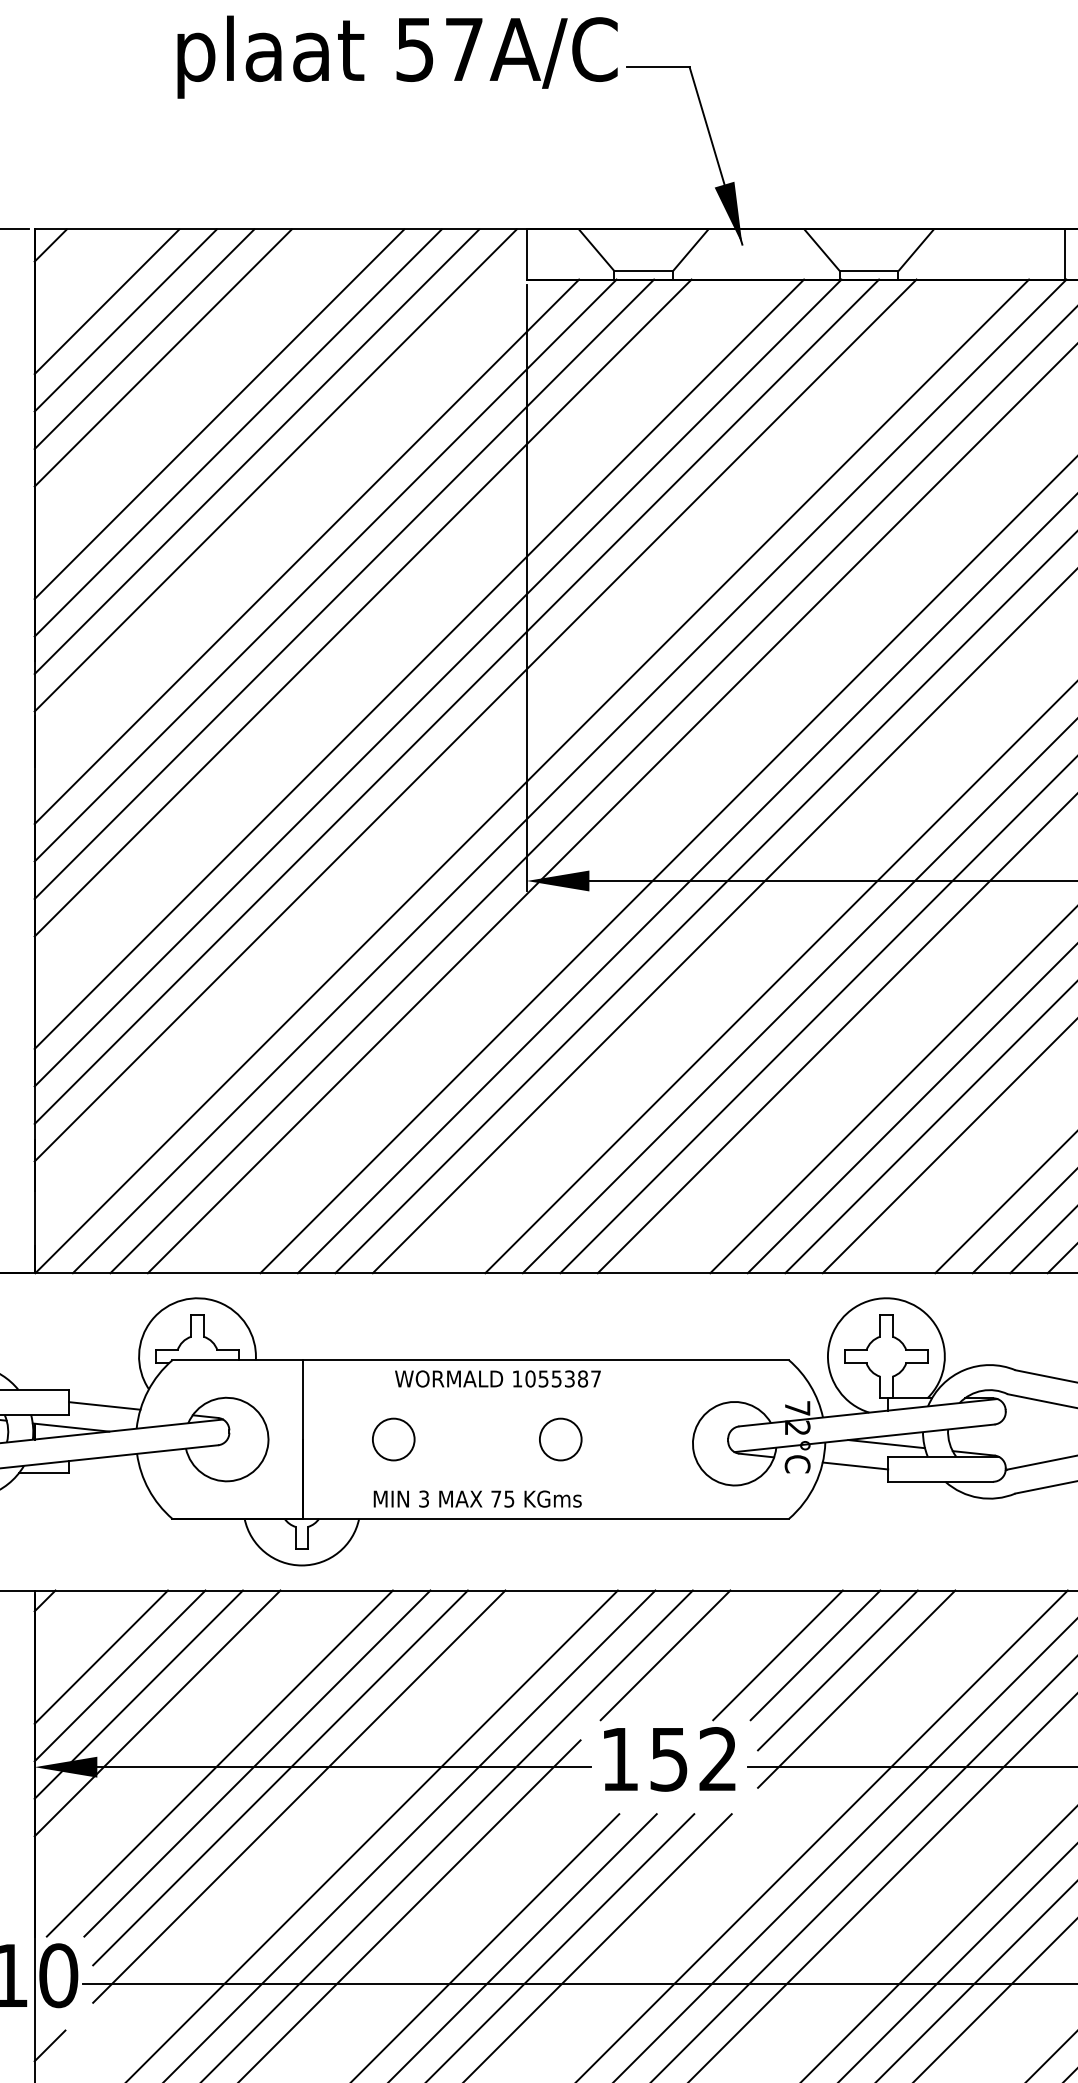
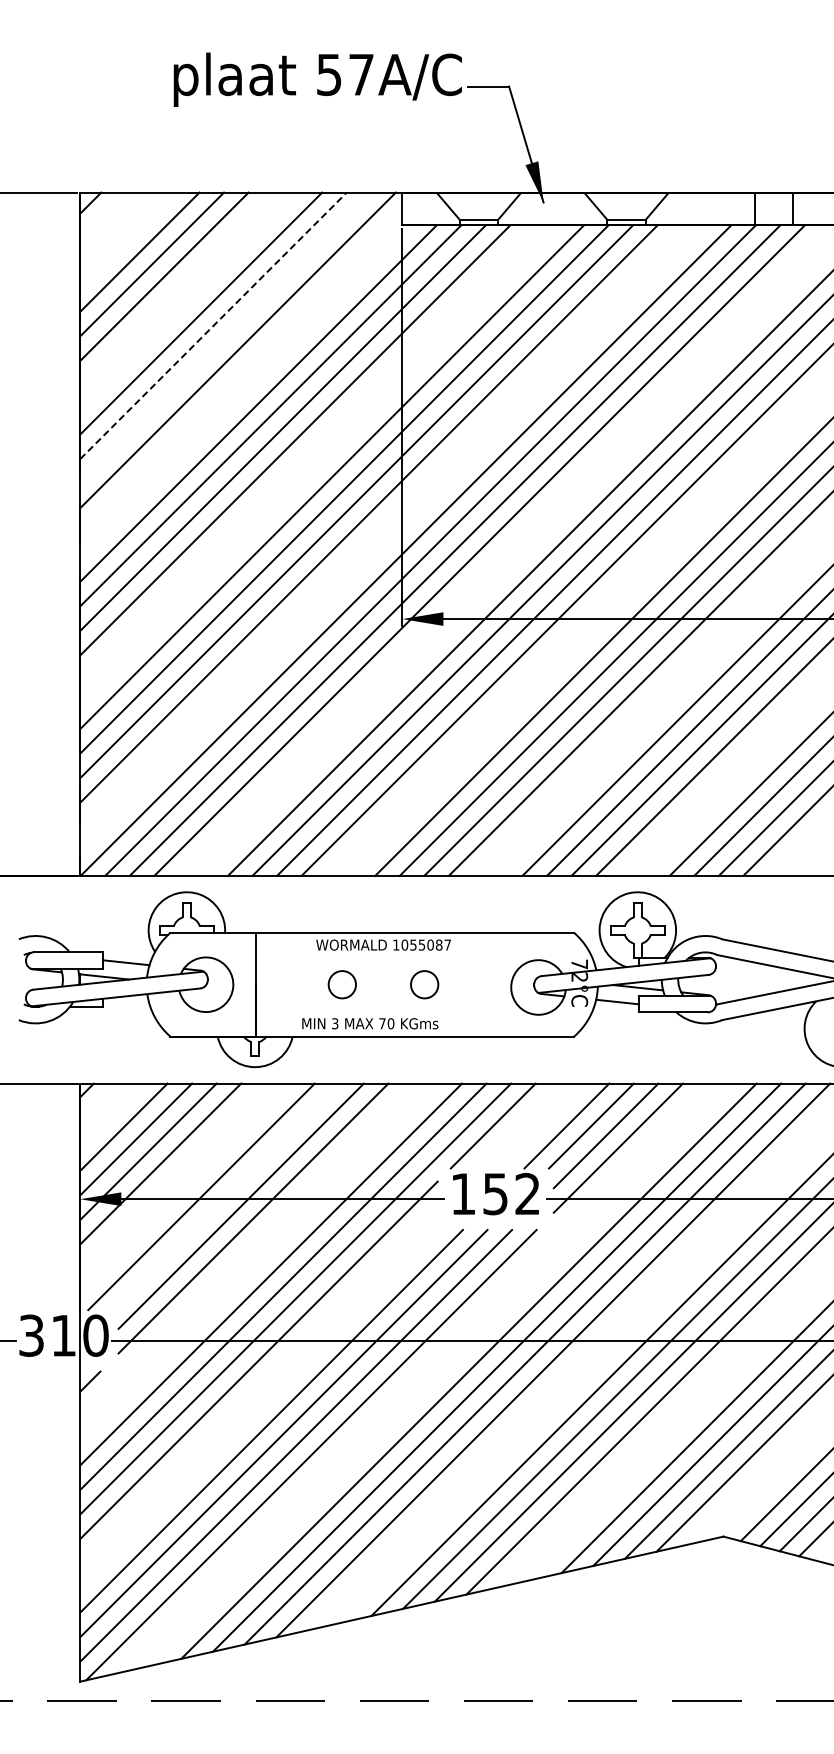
line: (106, 301) -> (127, 239), removed
line: (238, 432) -> (213, 325), solid -> dashed
line: (256, 450) -> (225, 337), removed
text: (569, 1378) -> (430, 944), 1055387 -> 1055087
circle: (392, 1439) -> (341, 984), moved
text: (508, 1498) -> (390, 1023), 75 -> 70
line: (256, 1763) -> (225, 1196), removed

